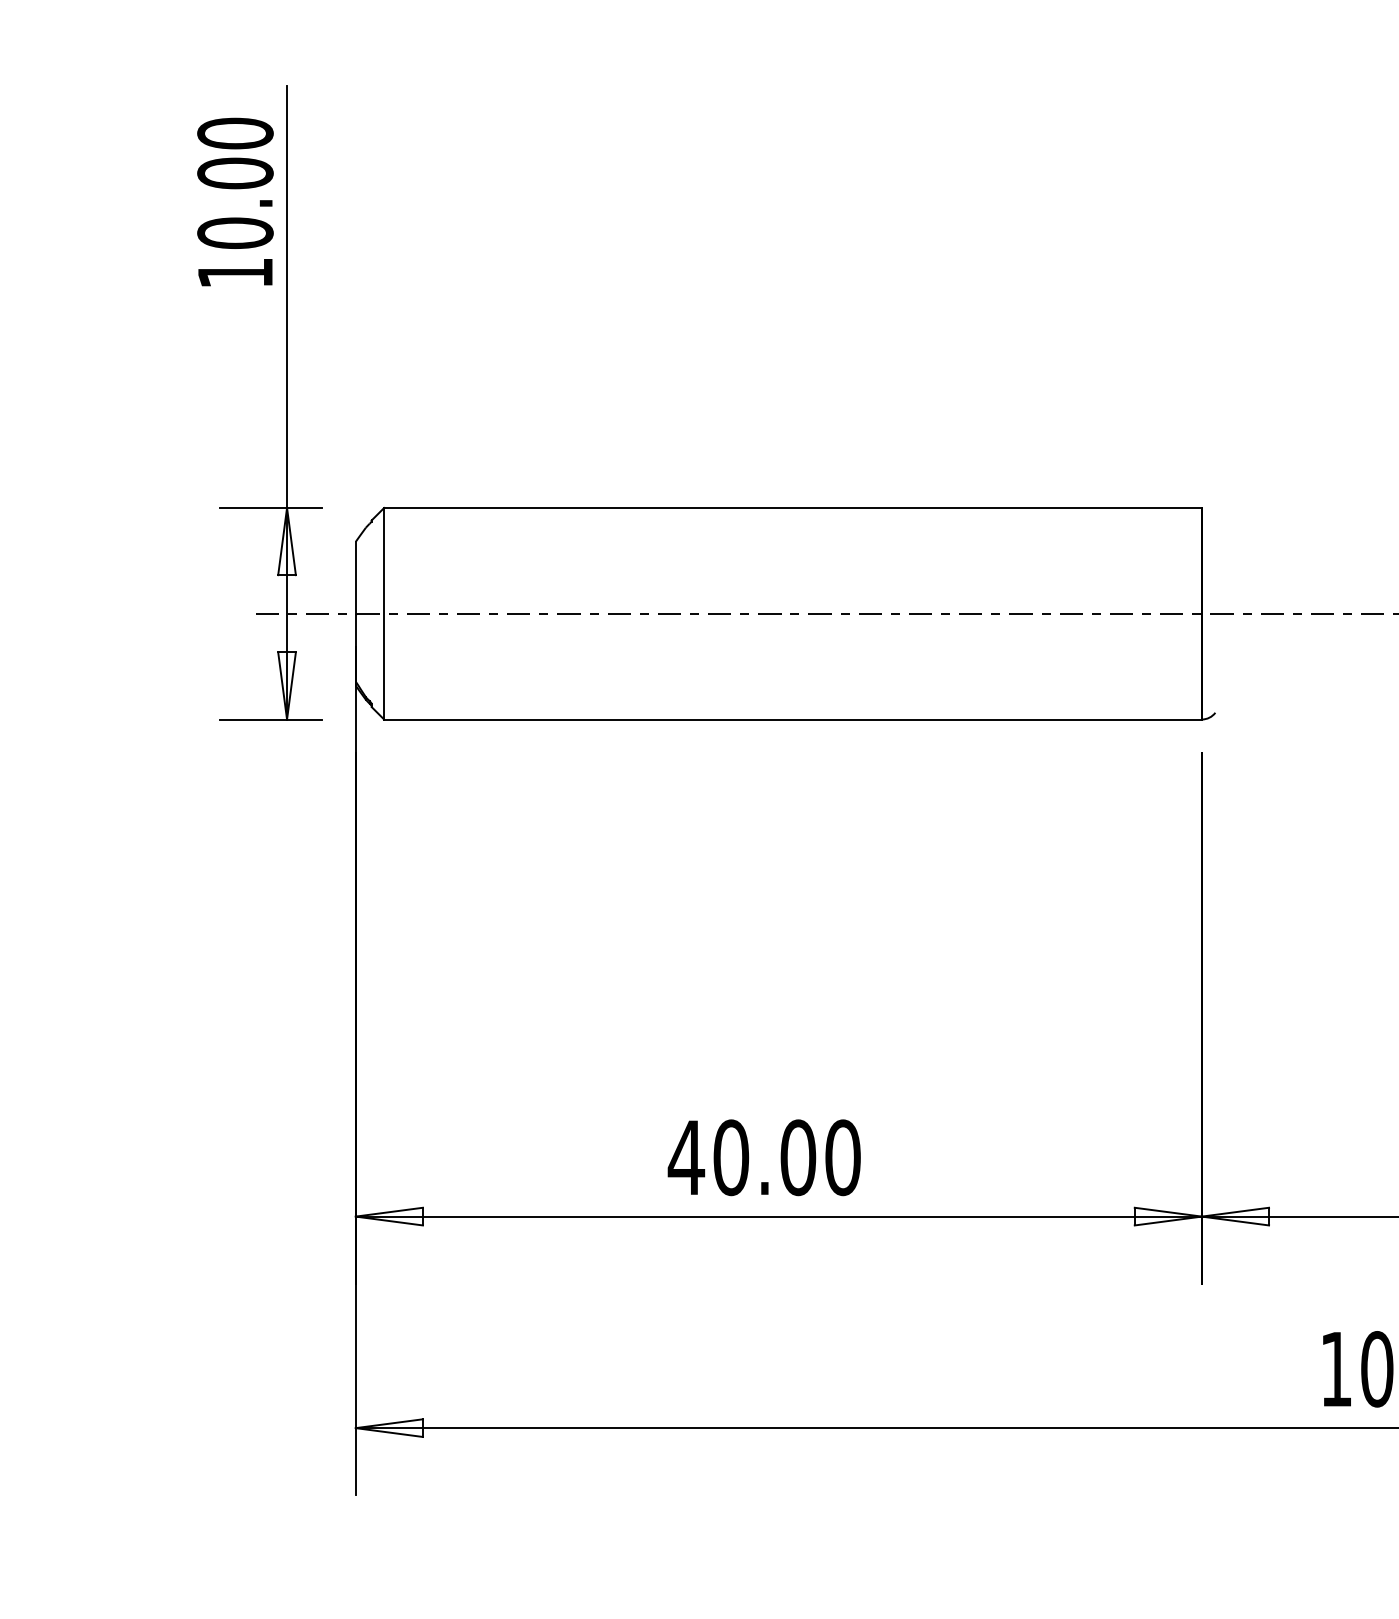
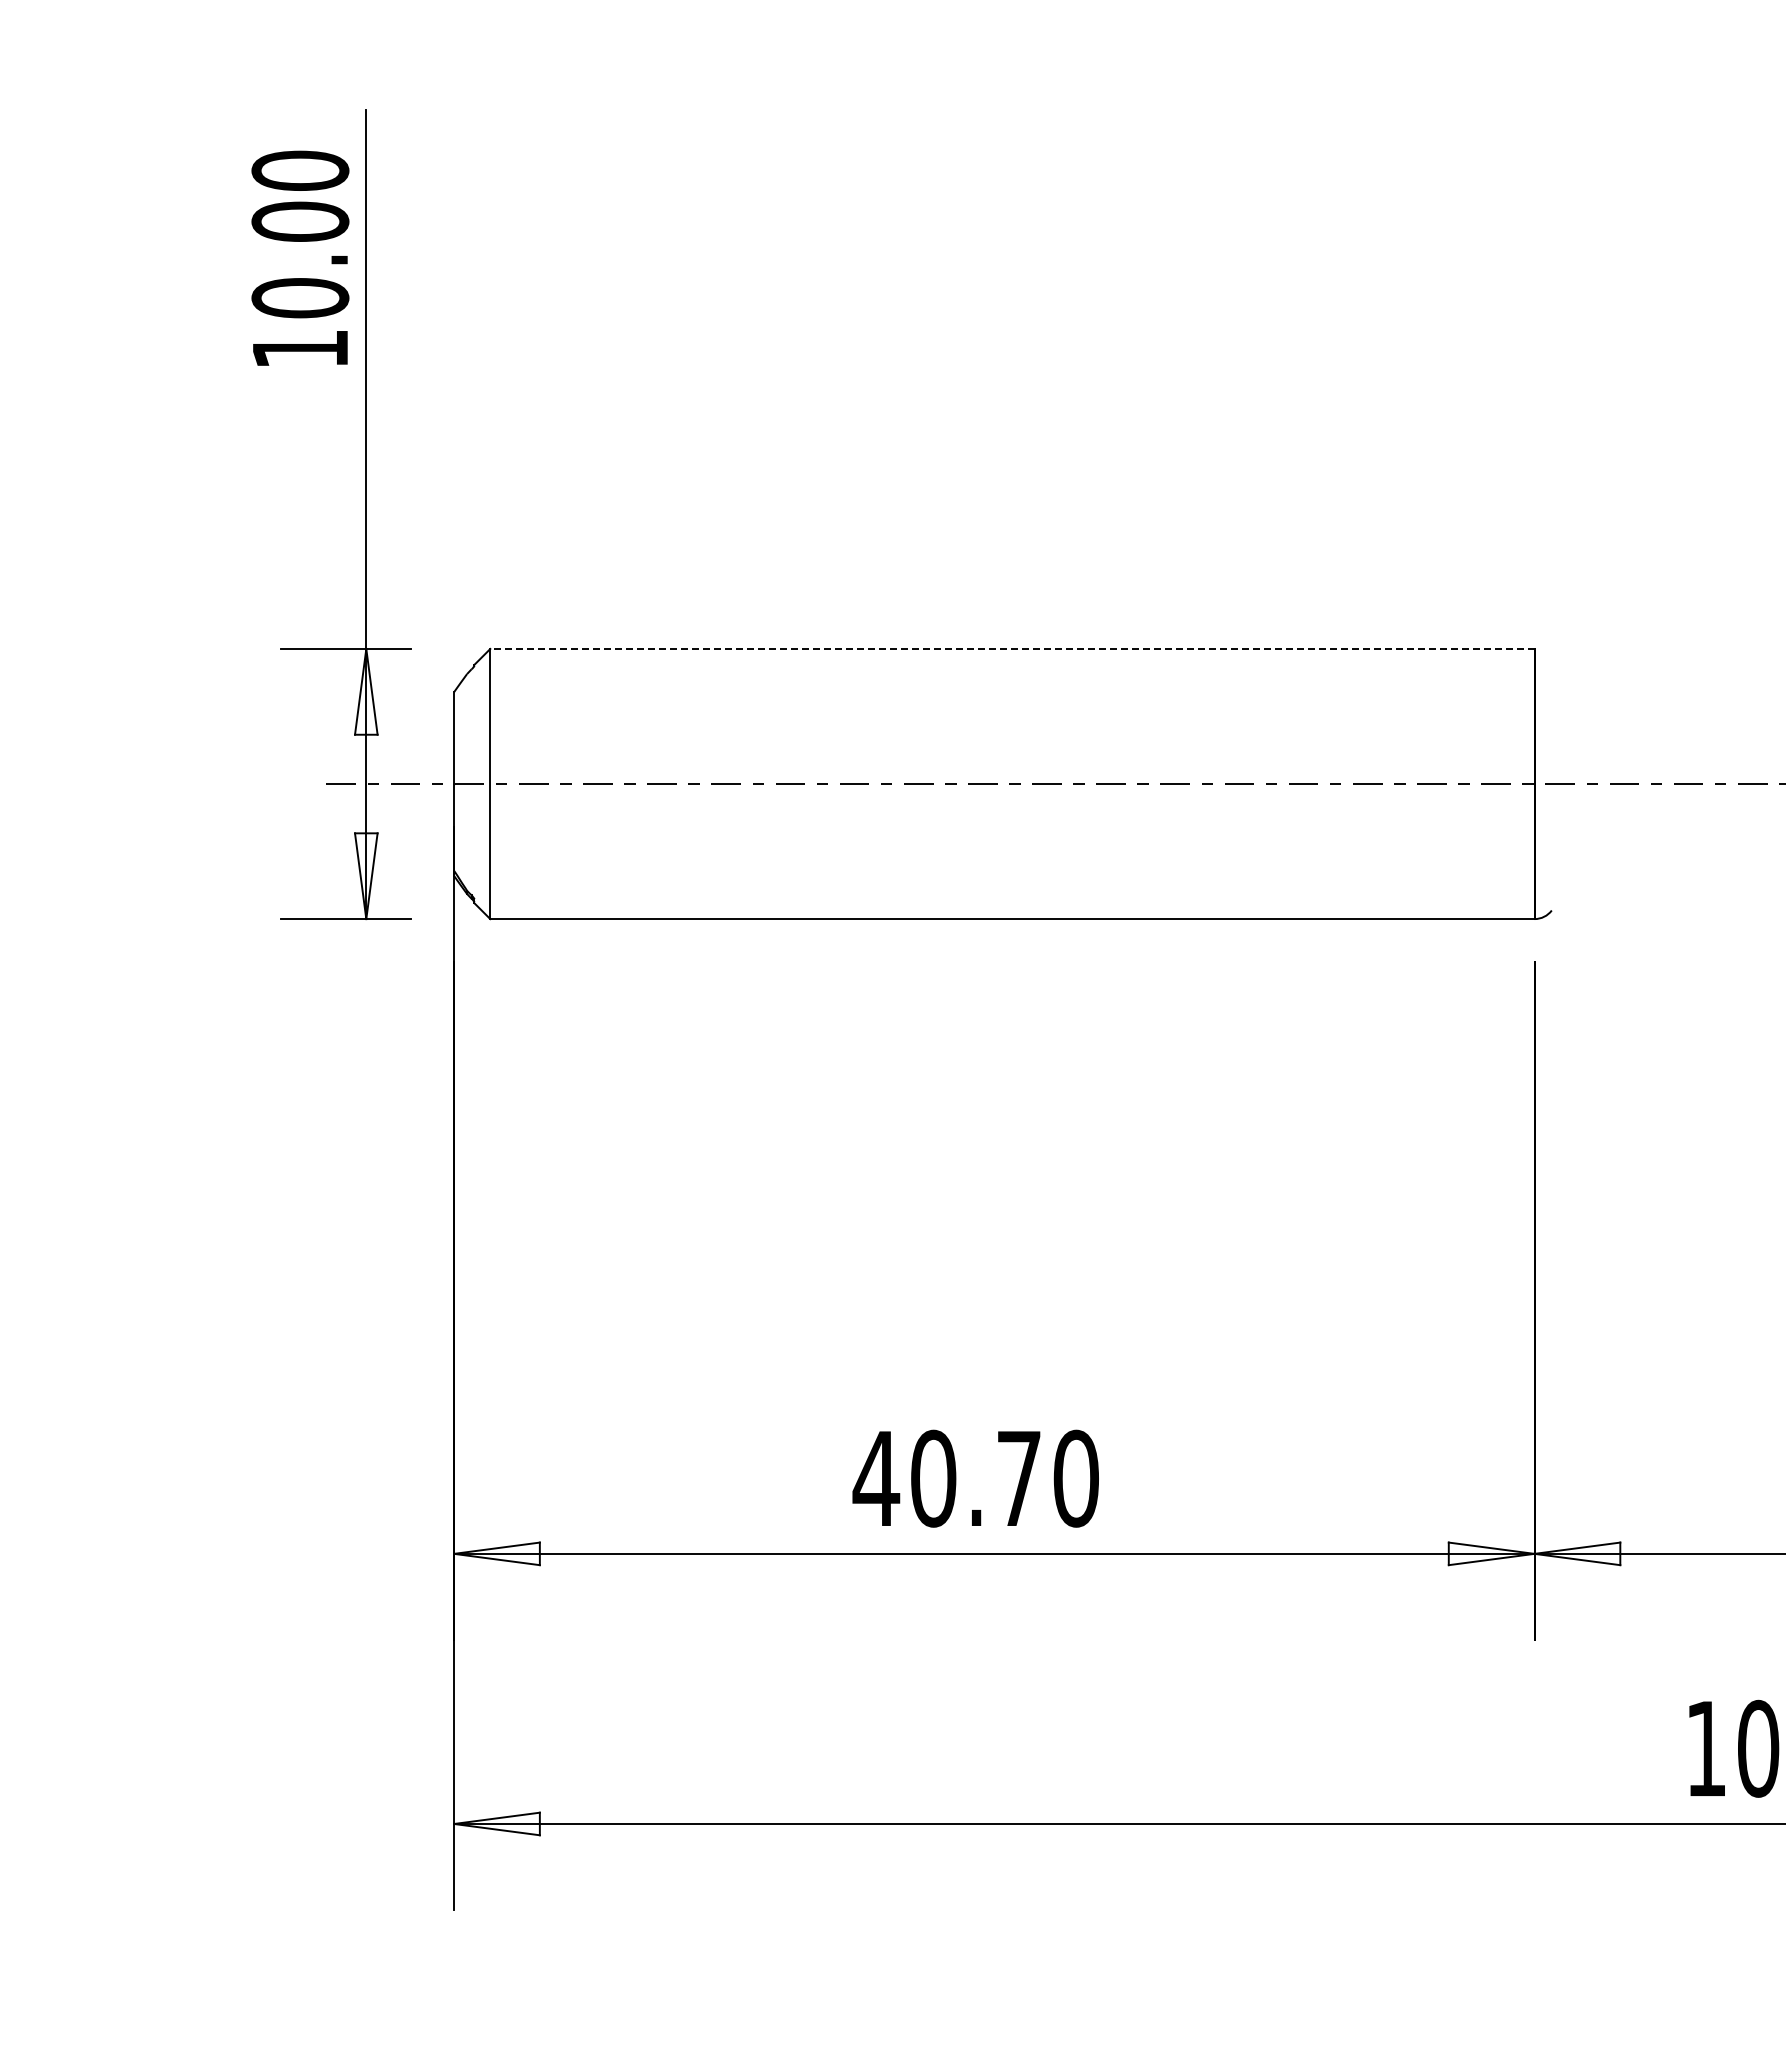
line: (792, 507) -> (1011, 648), solid -> dashed
text: (797, 1157) -> (1018, 1478), 40.00 -> 40.70

